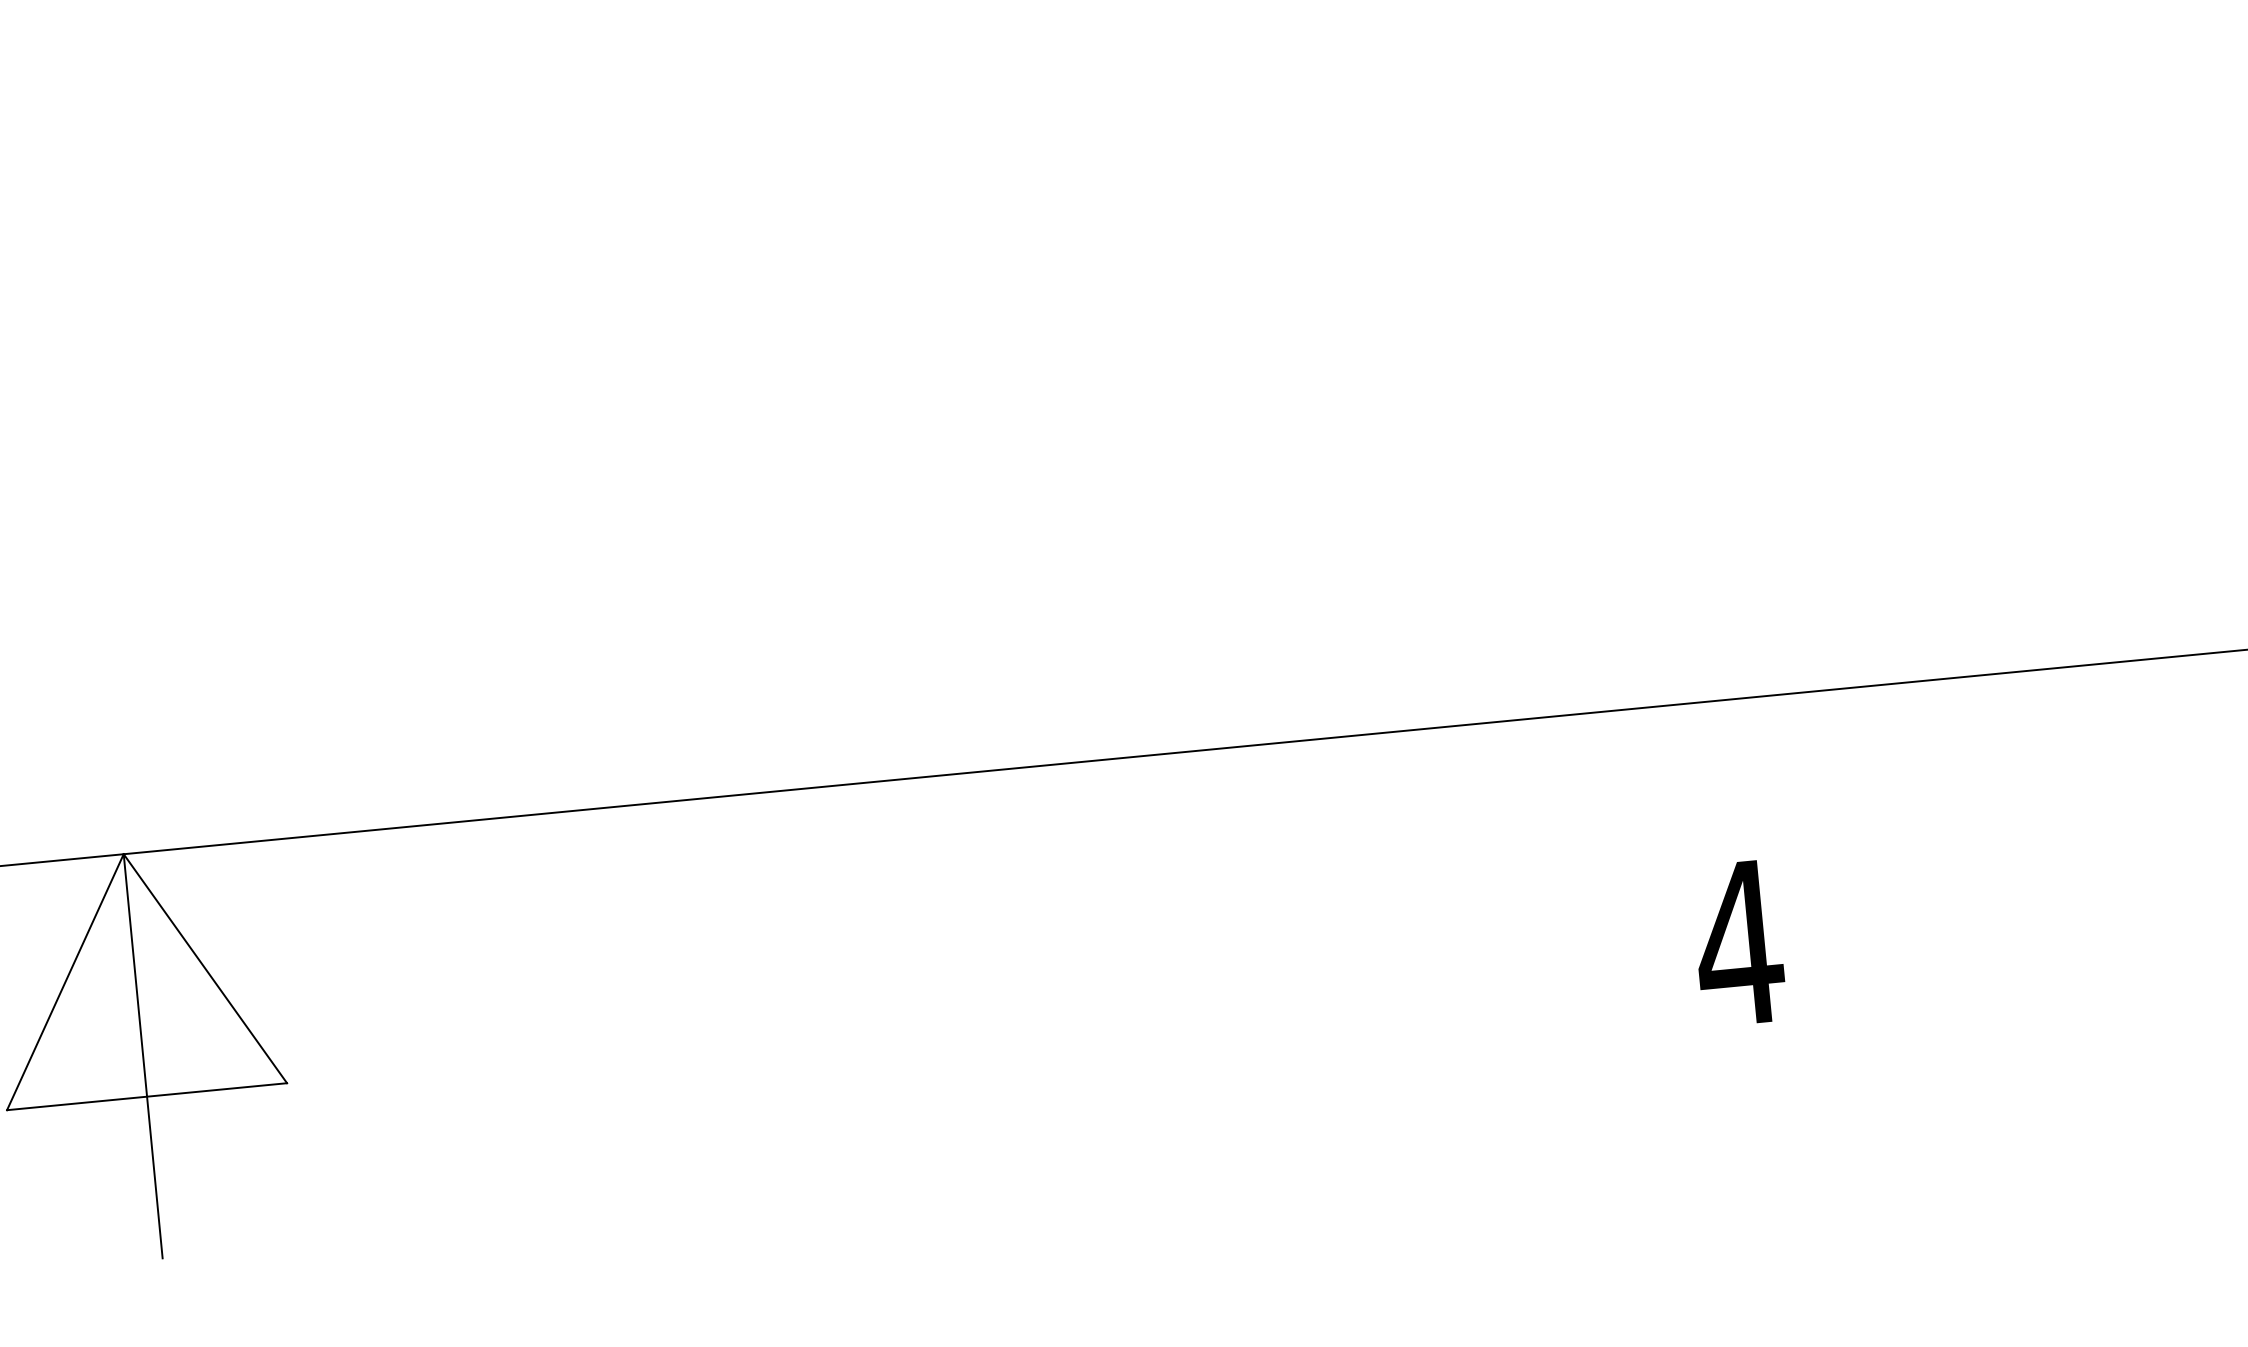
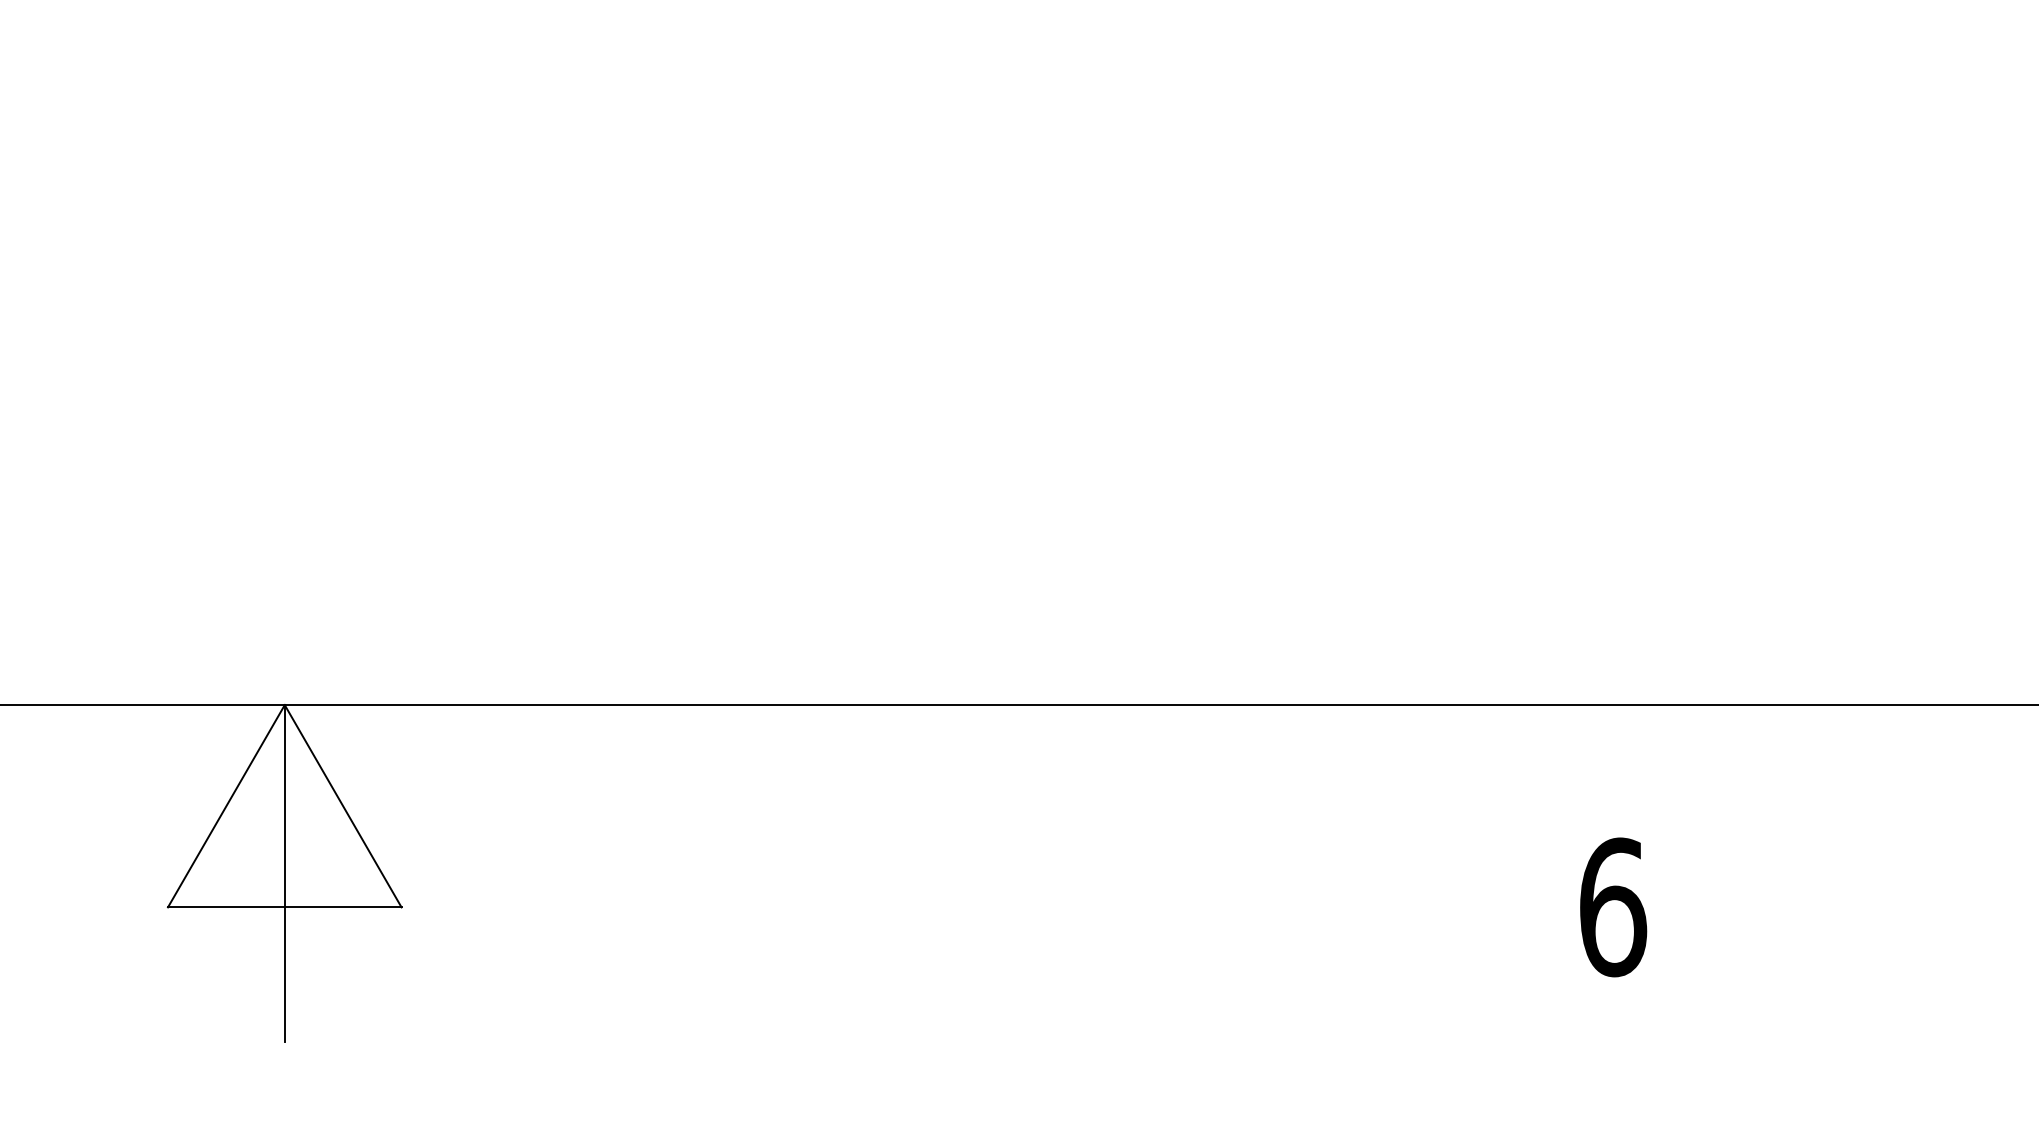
text: (1738, 943) -> (1612, 907), 4 -> 6

